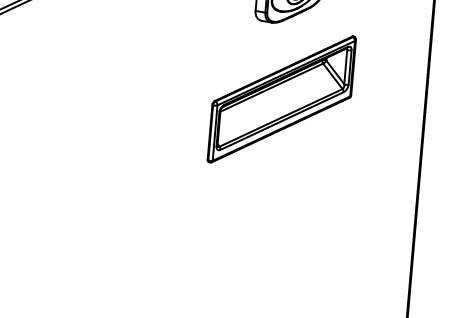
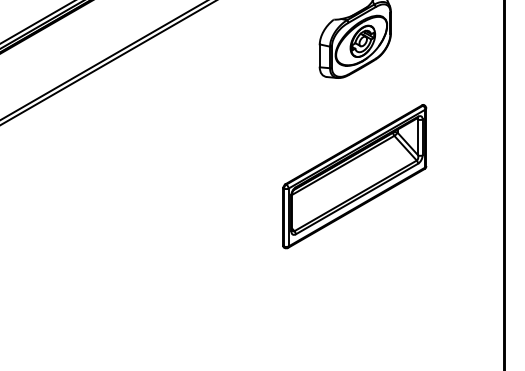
part: (281, 99) -> (354, 176), moved

